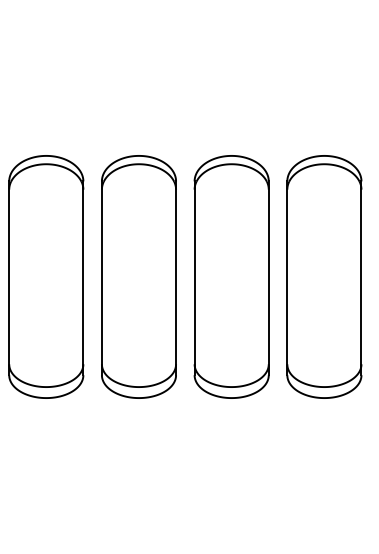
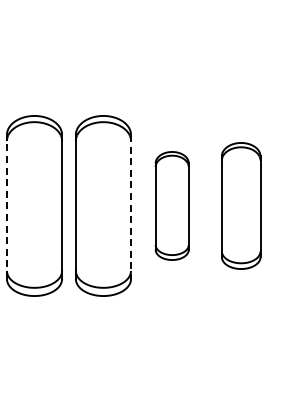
part: (230, 276) -> (171, 205), size x0.6
part: (323, 276) -> (240, 205), size x0.7
line: (8, 277) -> (6, 206), solid -> dashed
line: (176, 279) -> (131, 207), solid -> dashed

